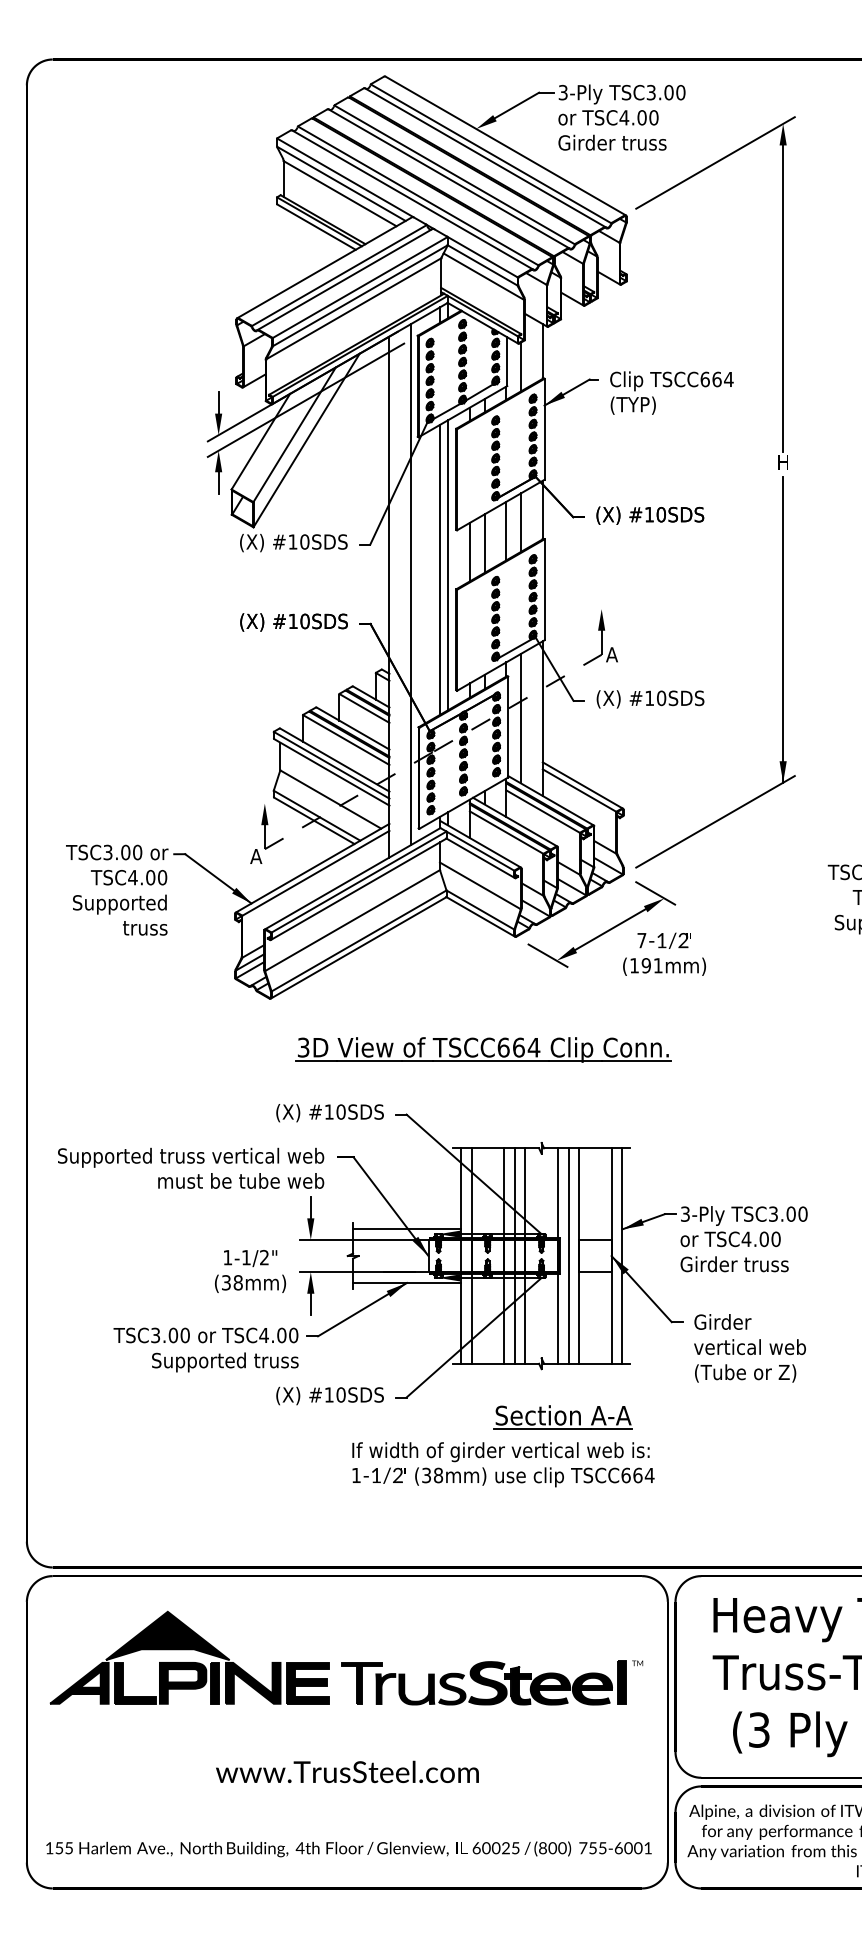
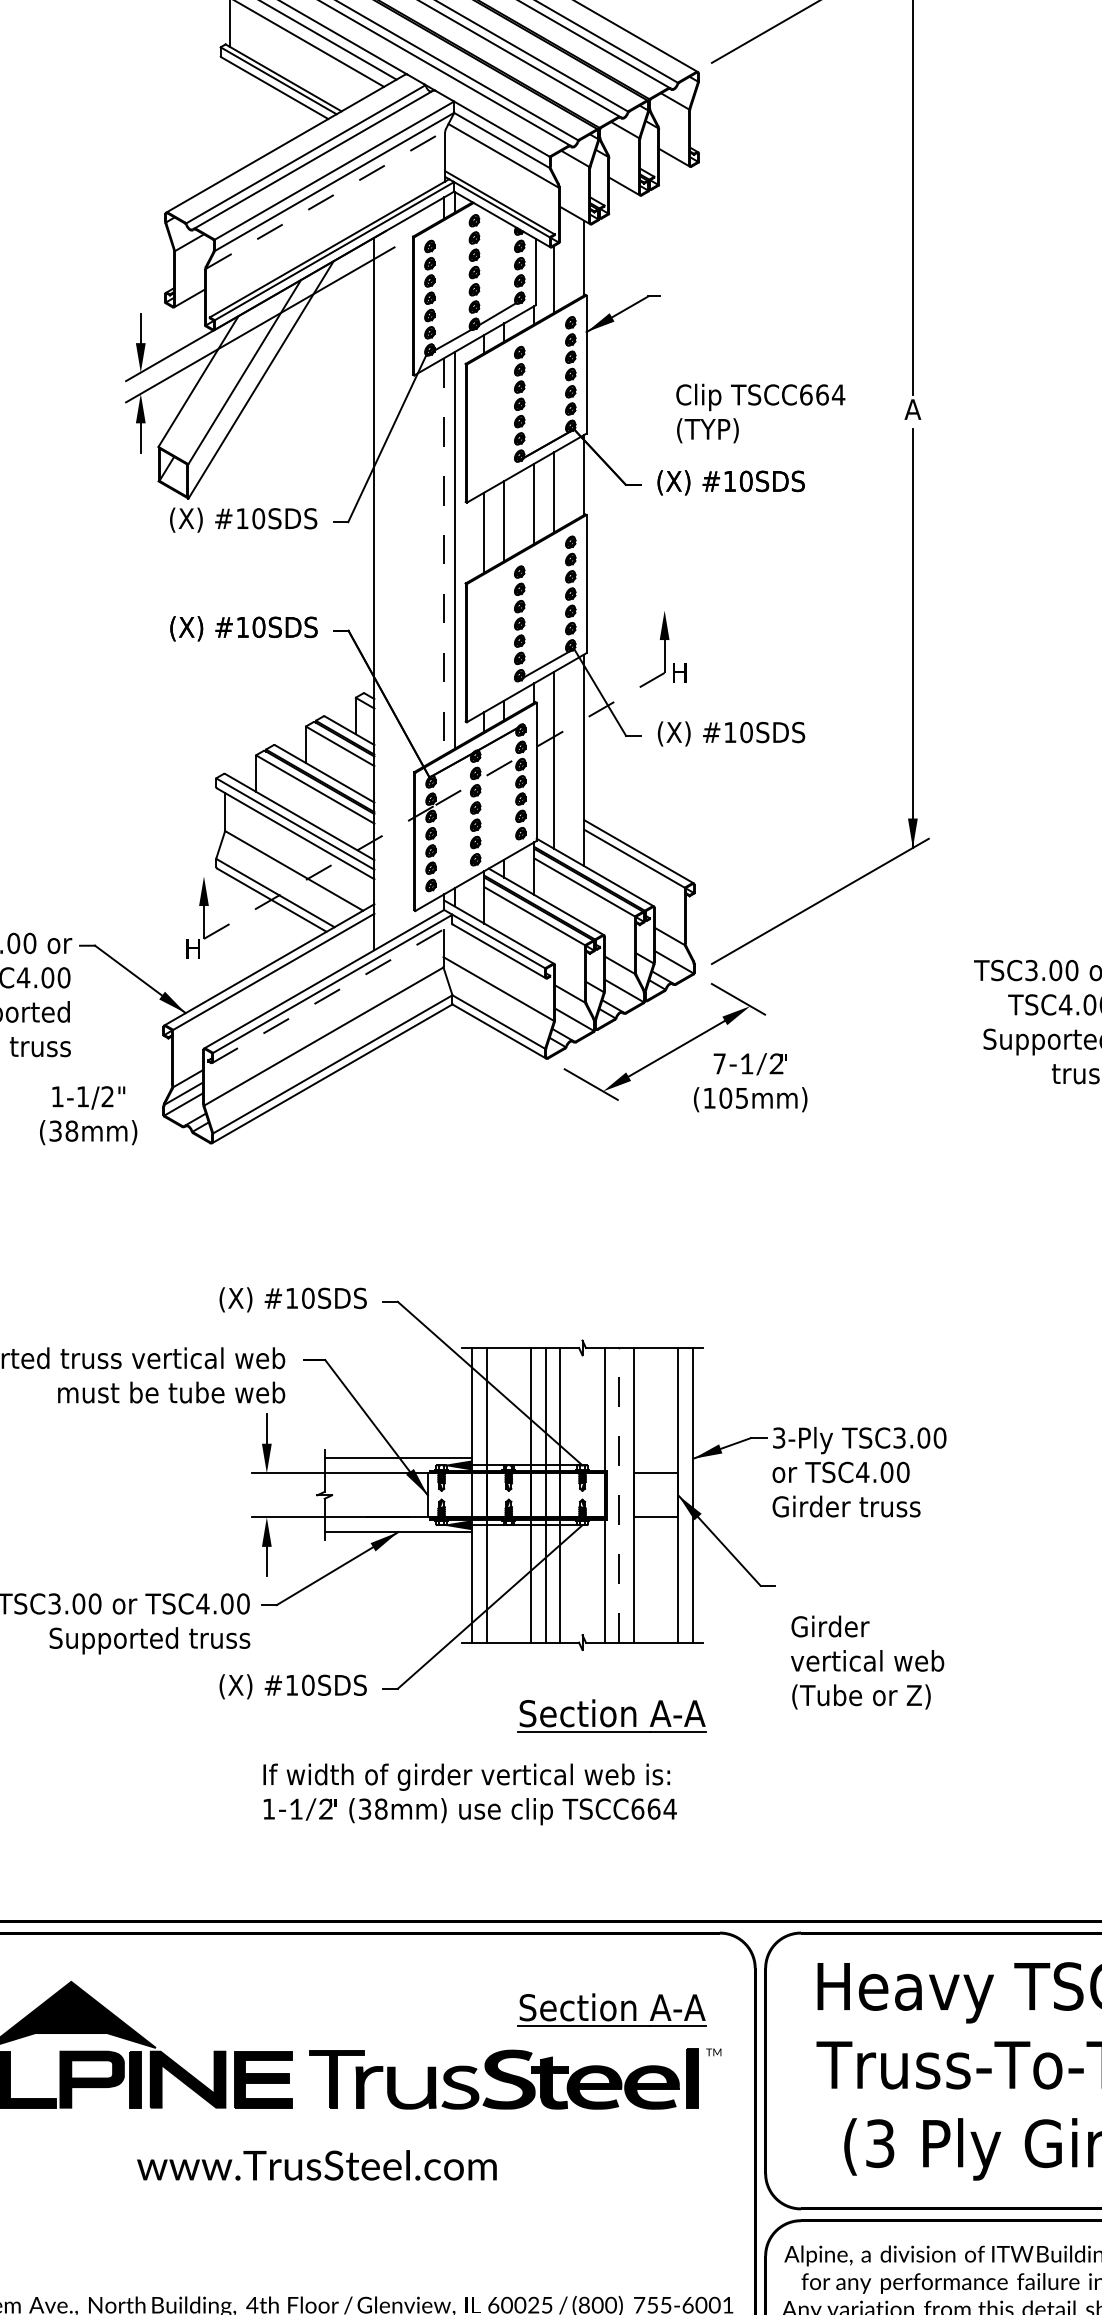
line: (353, 308) -> (325, 199), solid -> dashed
text: (671, 392) -> (760, 412), moved
text: (783, 461) -> (913, 408), H -> A
line: (440, 570) -> (444, 557), solid -> dashed
line: (411, 583) -> (404, 575), removed
text: (611, 654) -> (678, 672), A -> H
text: (256, 856) -> (192, 948), A -> H
line: (358, 889) -> (332, 993), solid -> dashed
text: (651, 965) -> (732, 1097), (191mm) -> (105mm)
part: (483, 1049) -> (503, 1212), removed
line: (568, 1256) -> (619, 1495), solid -> dashed
text: (250, 1271) -> (88, 1115), moved
text: (749, 1348) -> (866, 1662), moved
text: (503, 1464) -> (470, 1794), moved
part: (562, 1632) -> (611, 2010), added
text: (347, 1771) -> (317, 2164), moved

